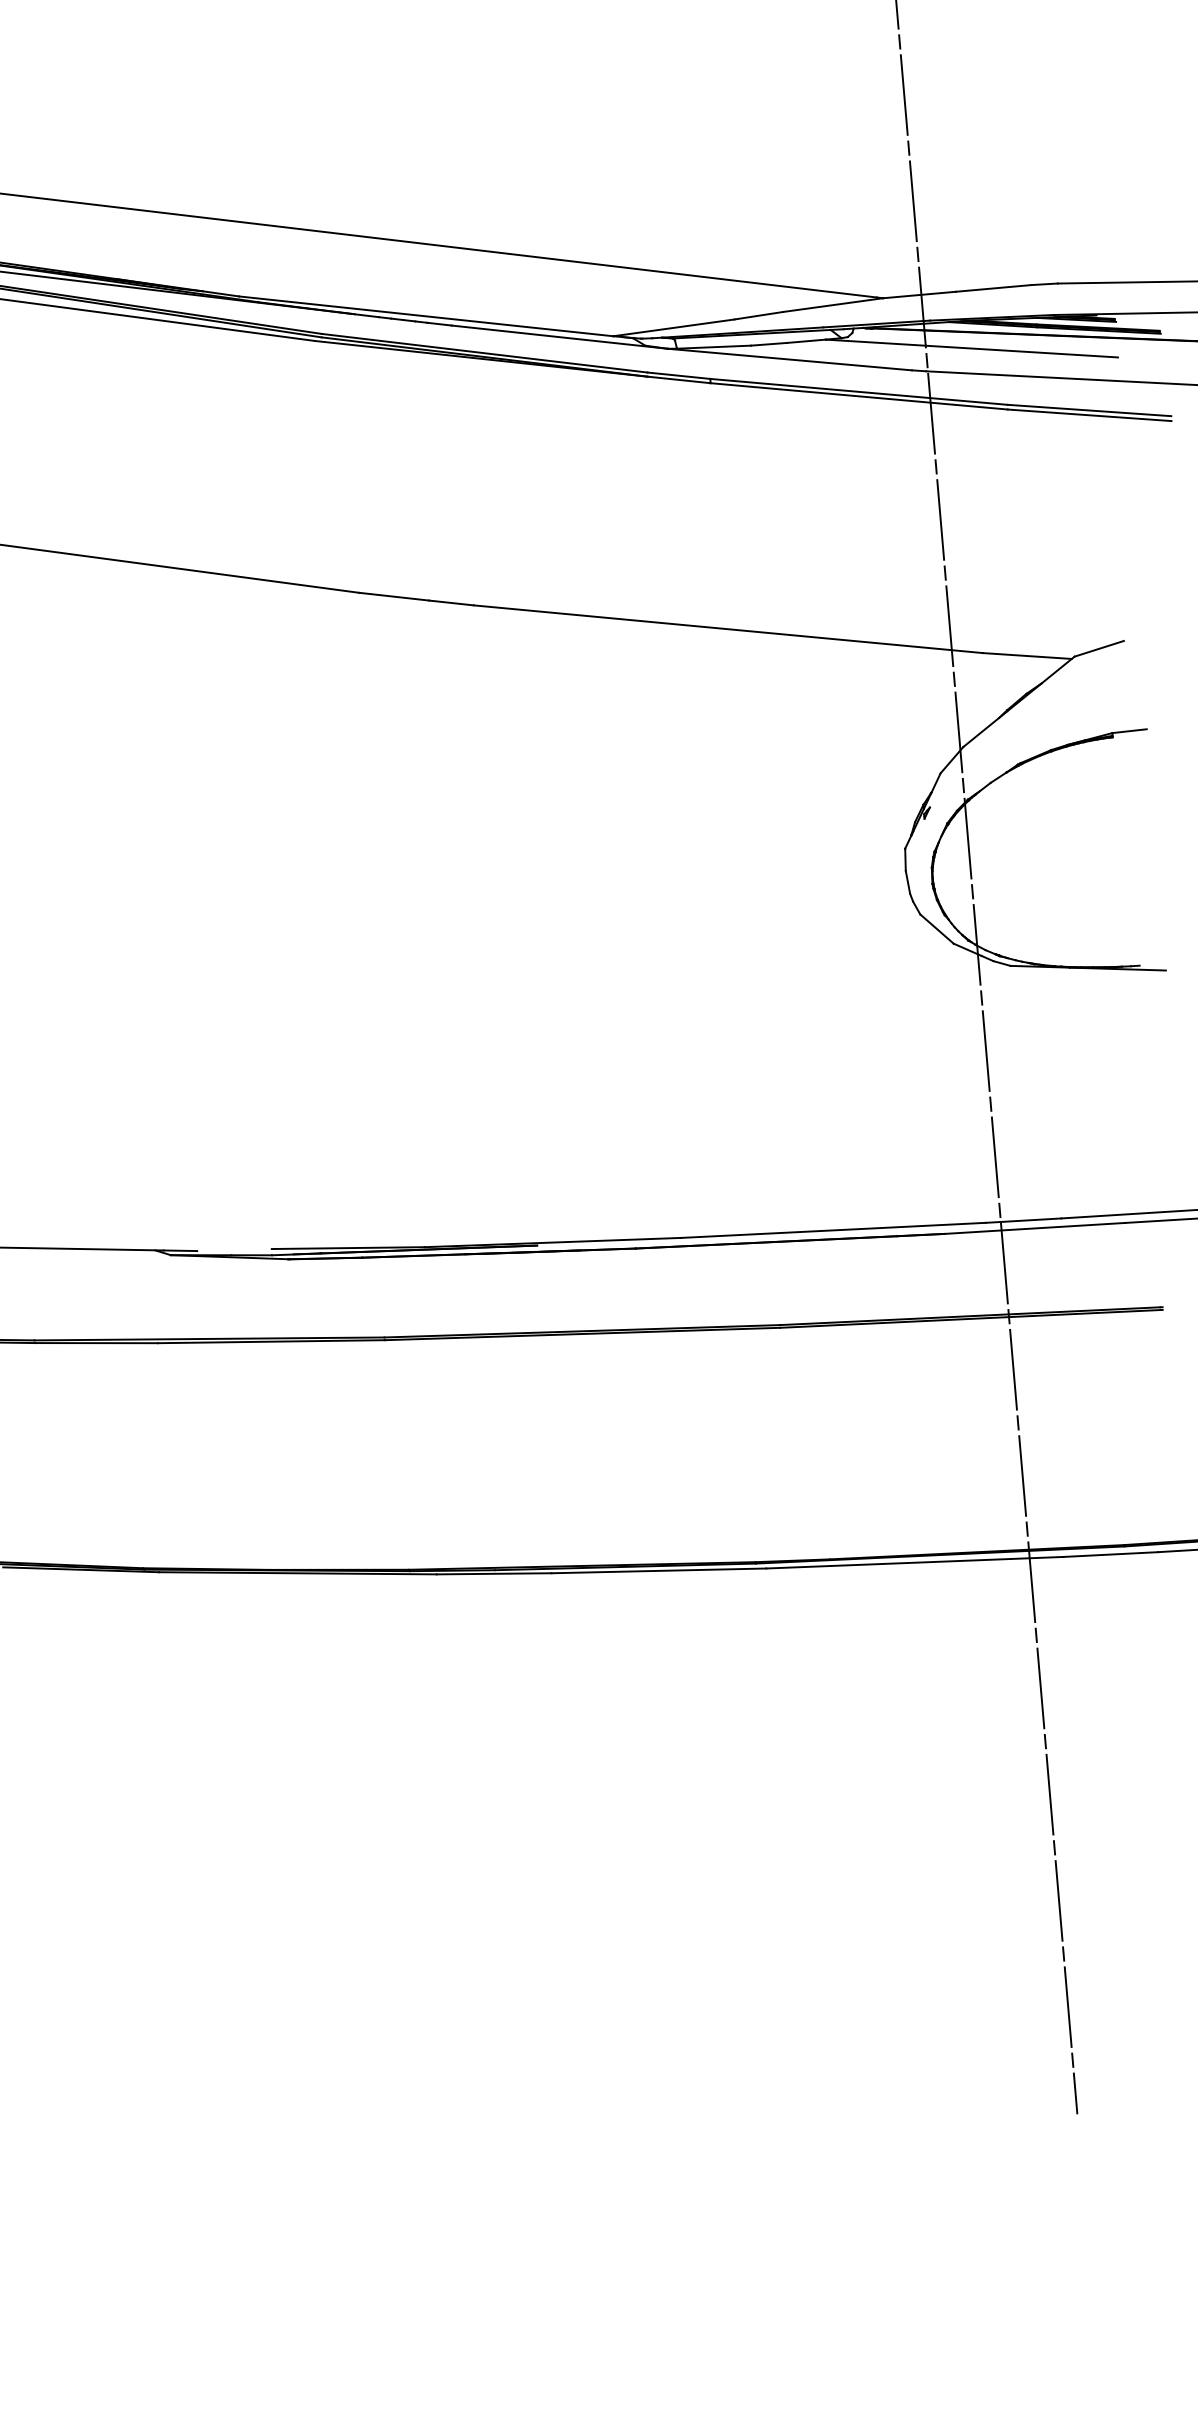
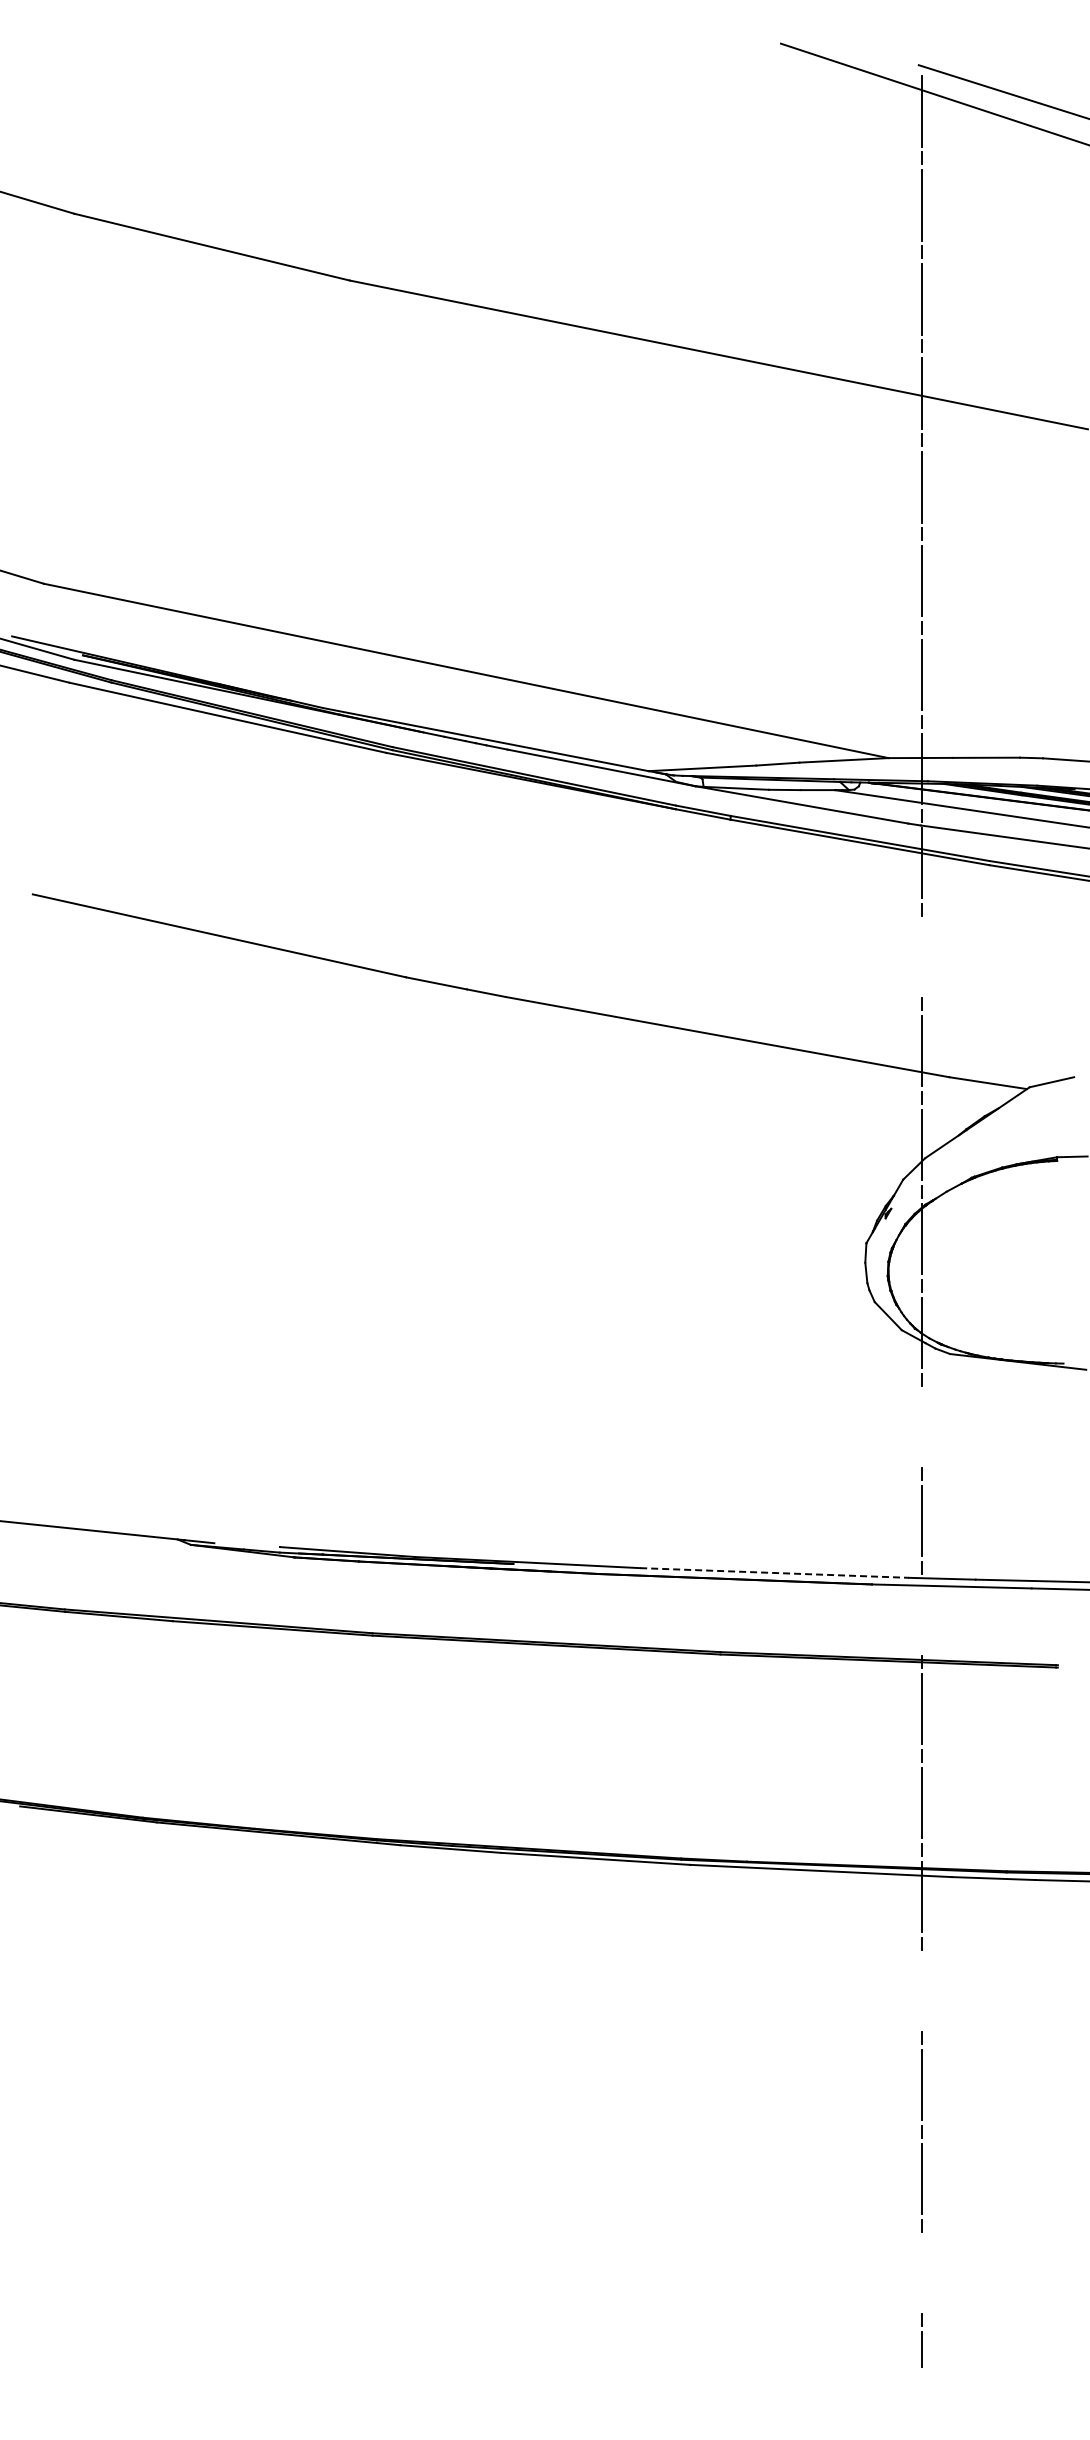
line: (940, 519) -> (922, 956), removed
line: (986, 1050) -> (922, 1426), removed
line: (833, 1229) -> (774, 1572), solid -> dashed
line: (1004, 1262) -> (922, 1614), removed
line: (1040, 1688) -> (922, 1990), removed
line: (1068, 2006) -> (922, 2272), removed

